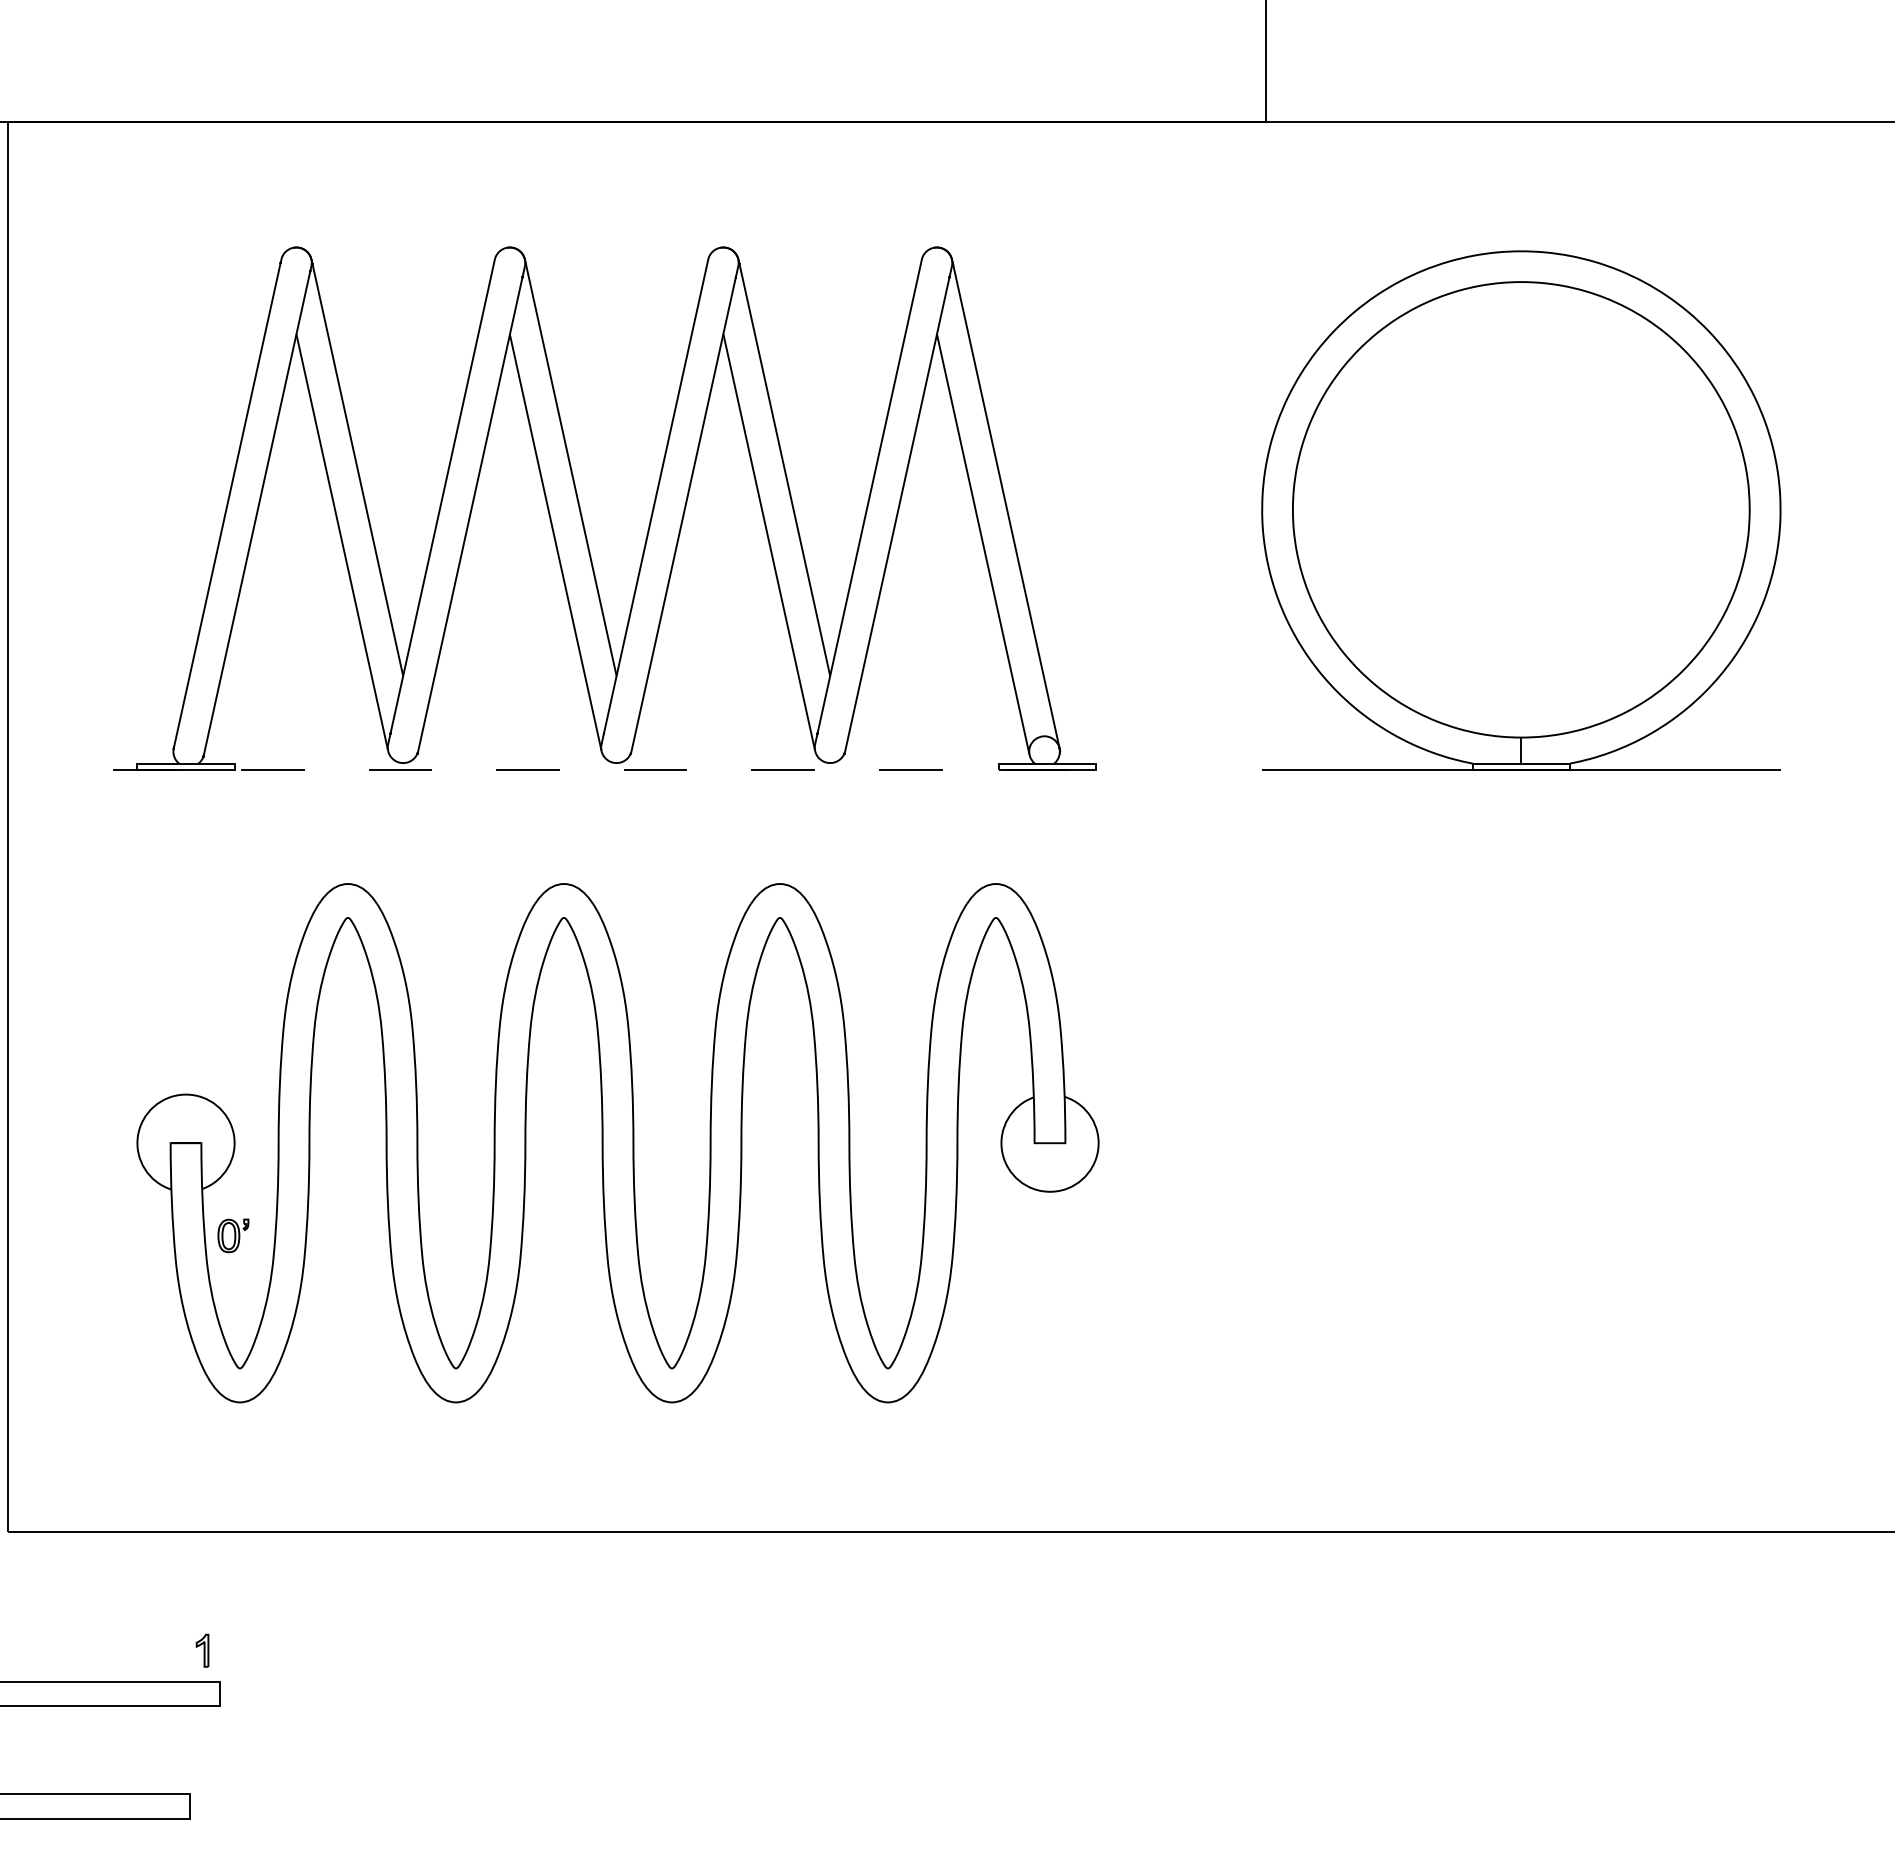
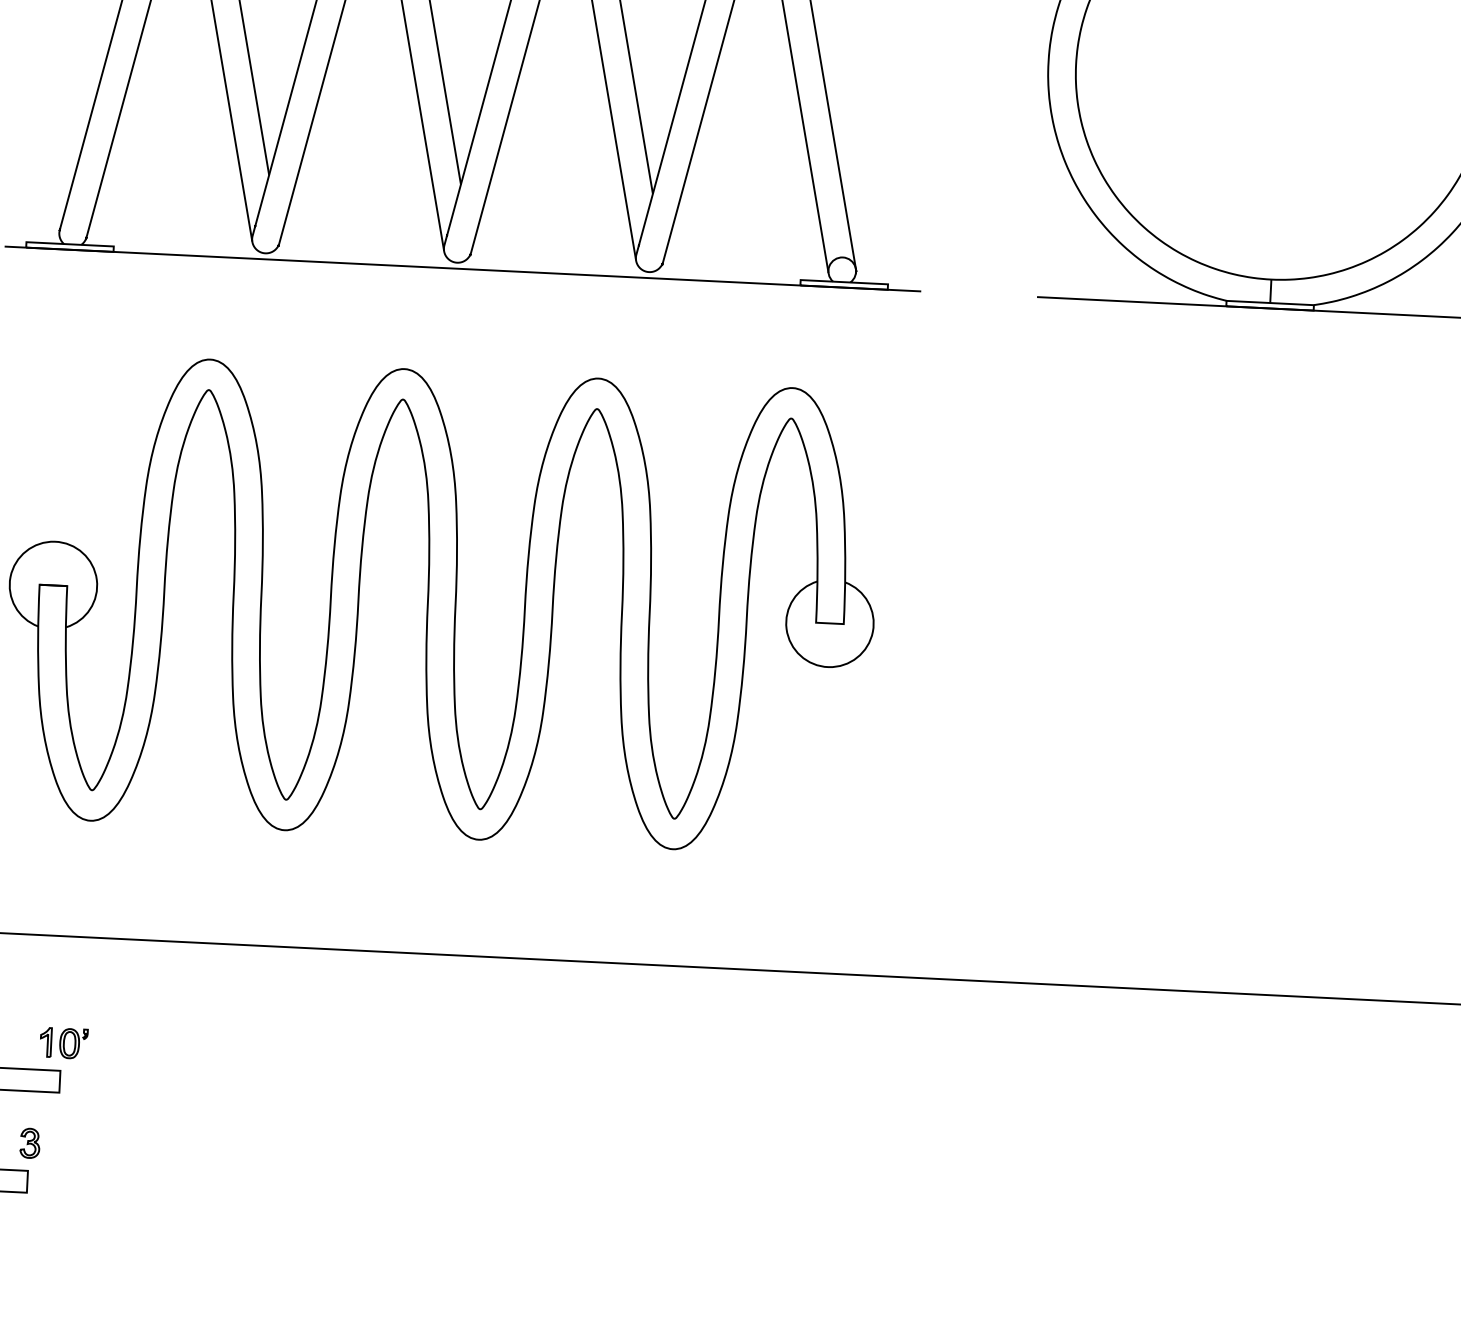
line: (623, 769) -> (463, 268), dashed -> solid
part: (233, 1235) -> (73, 1043), moved
part: (190, 1763) -> (30, 1143), added

